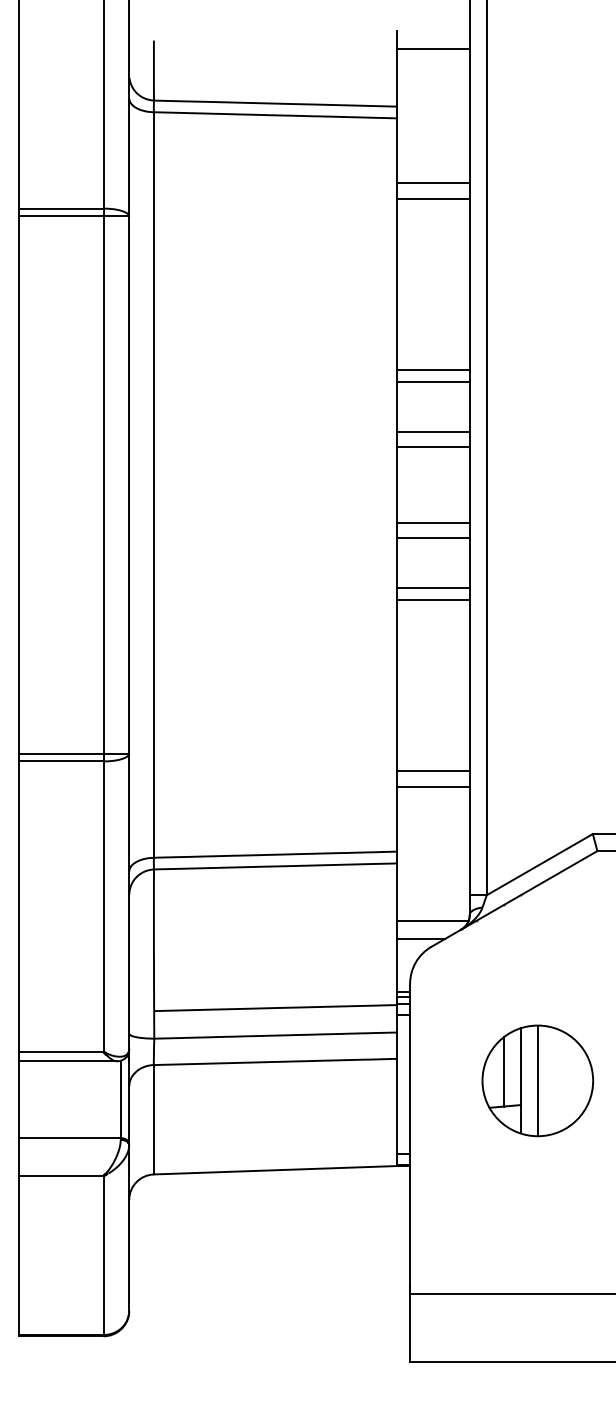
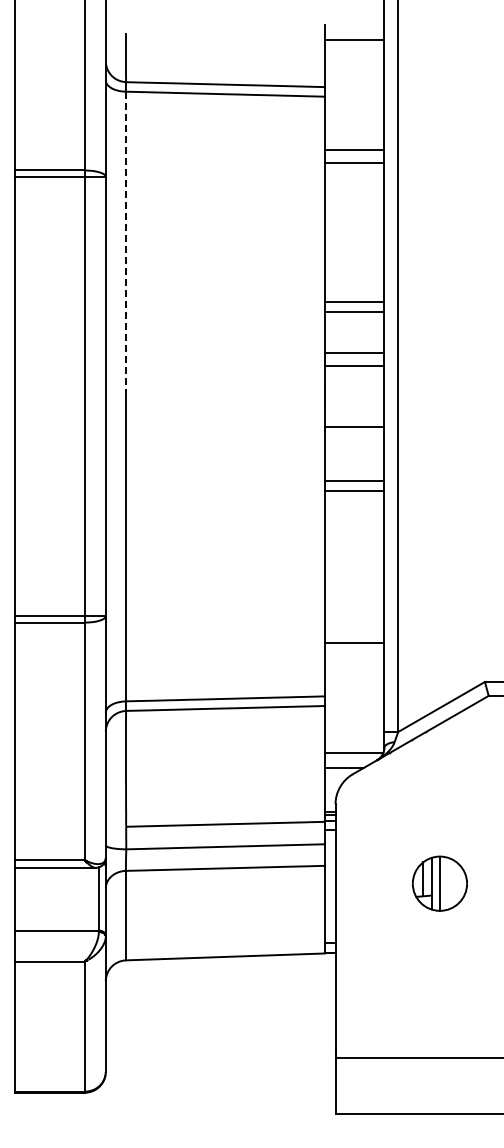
line: (154, 299) -> (126, 244), solid -> dashed
line: (433, 537) -> (354, 439), removed
line: (433, 771) -> (354, 630), removed
part: (537, 1080) -> (439, 883), size x0.6

